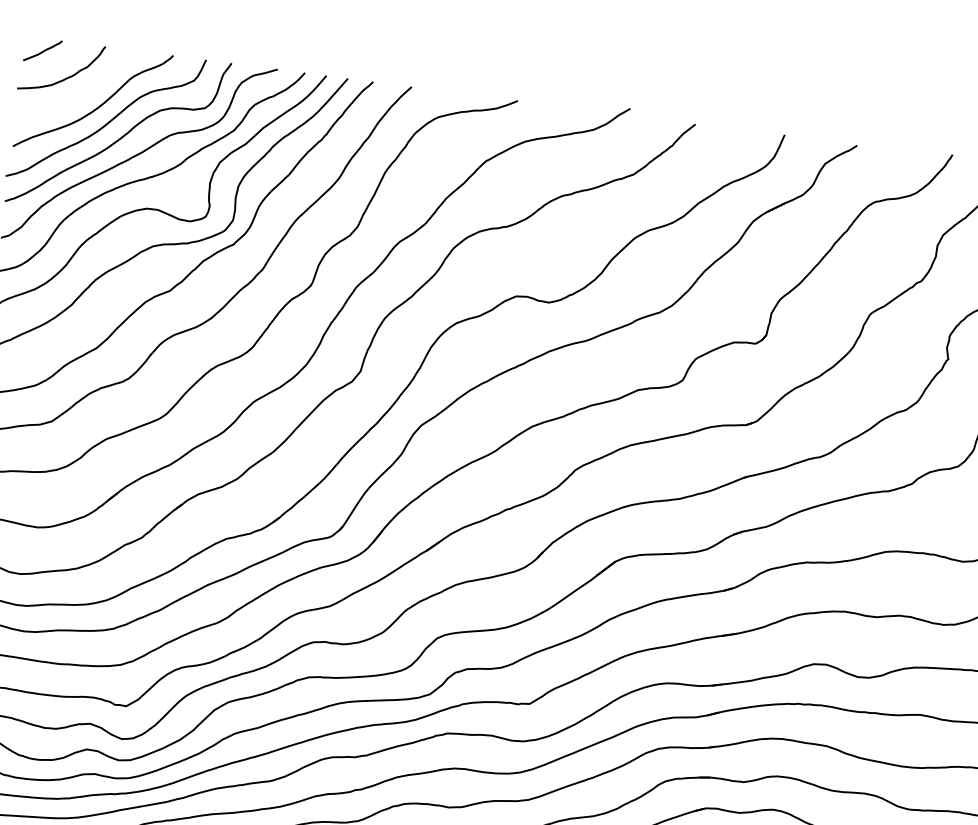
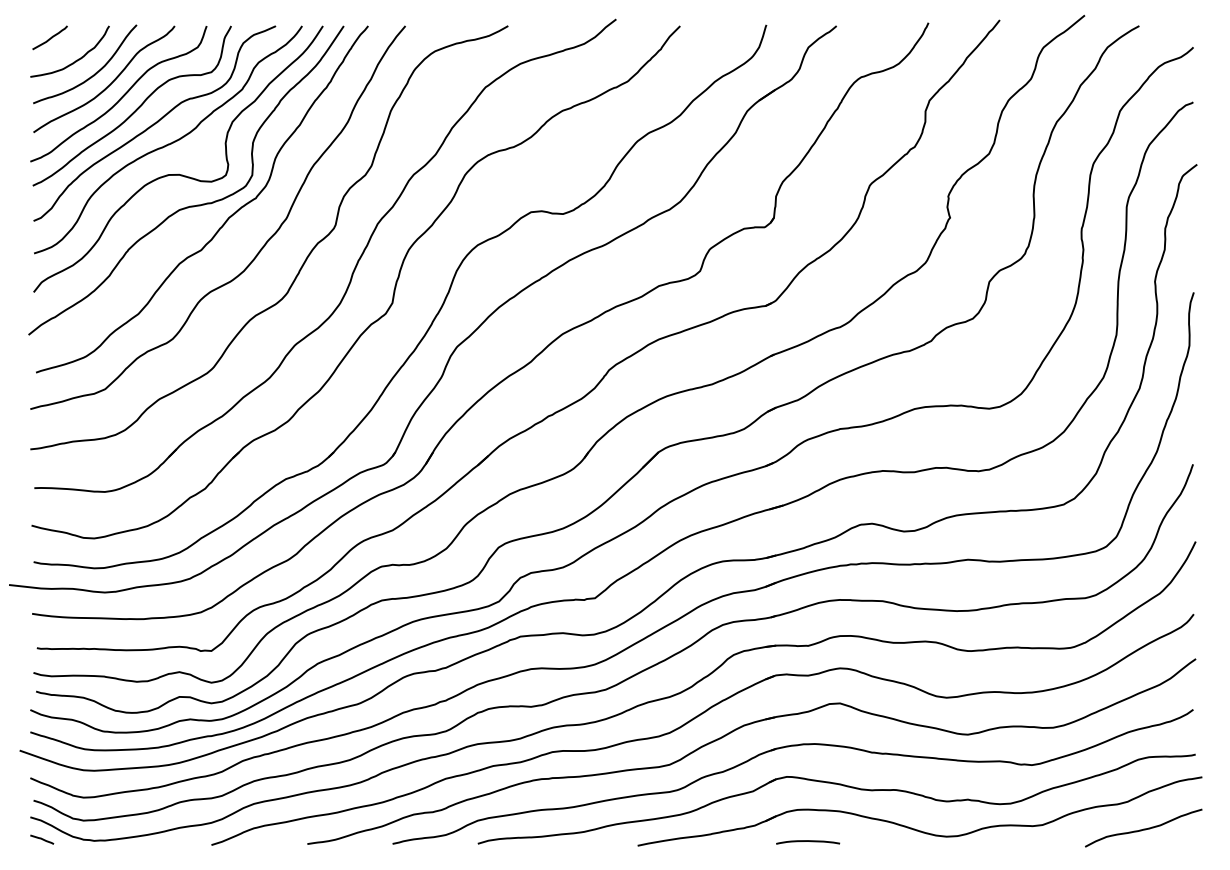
curve: (83, 93) -> (94, 73), added

